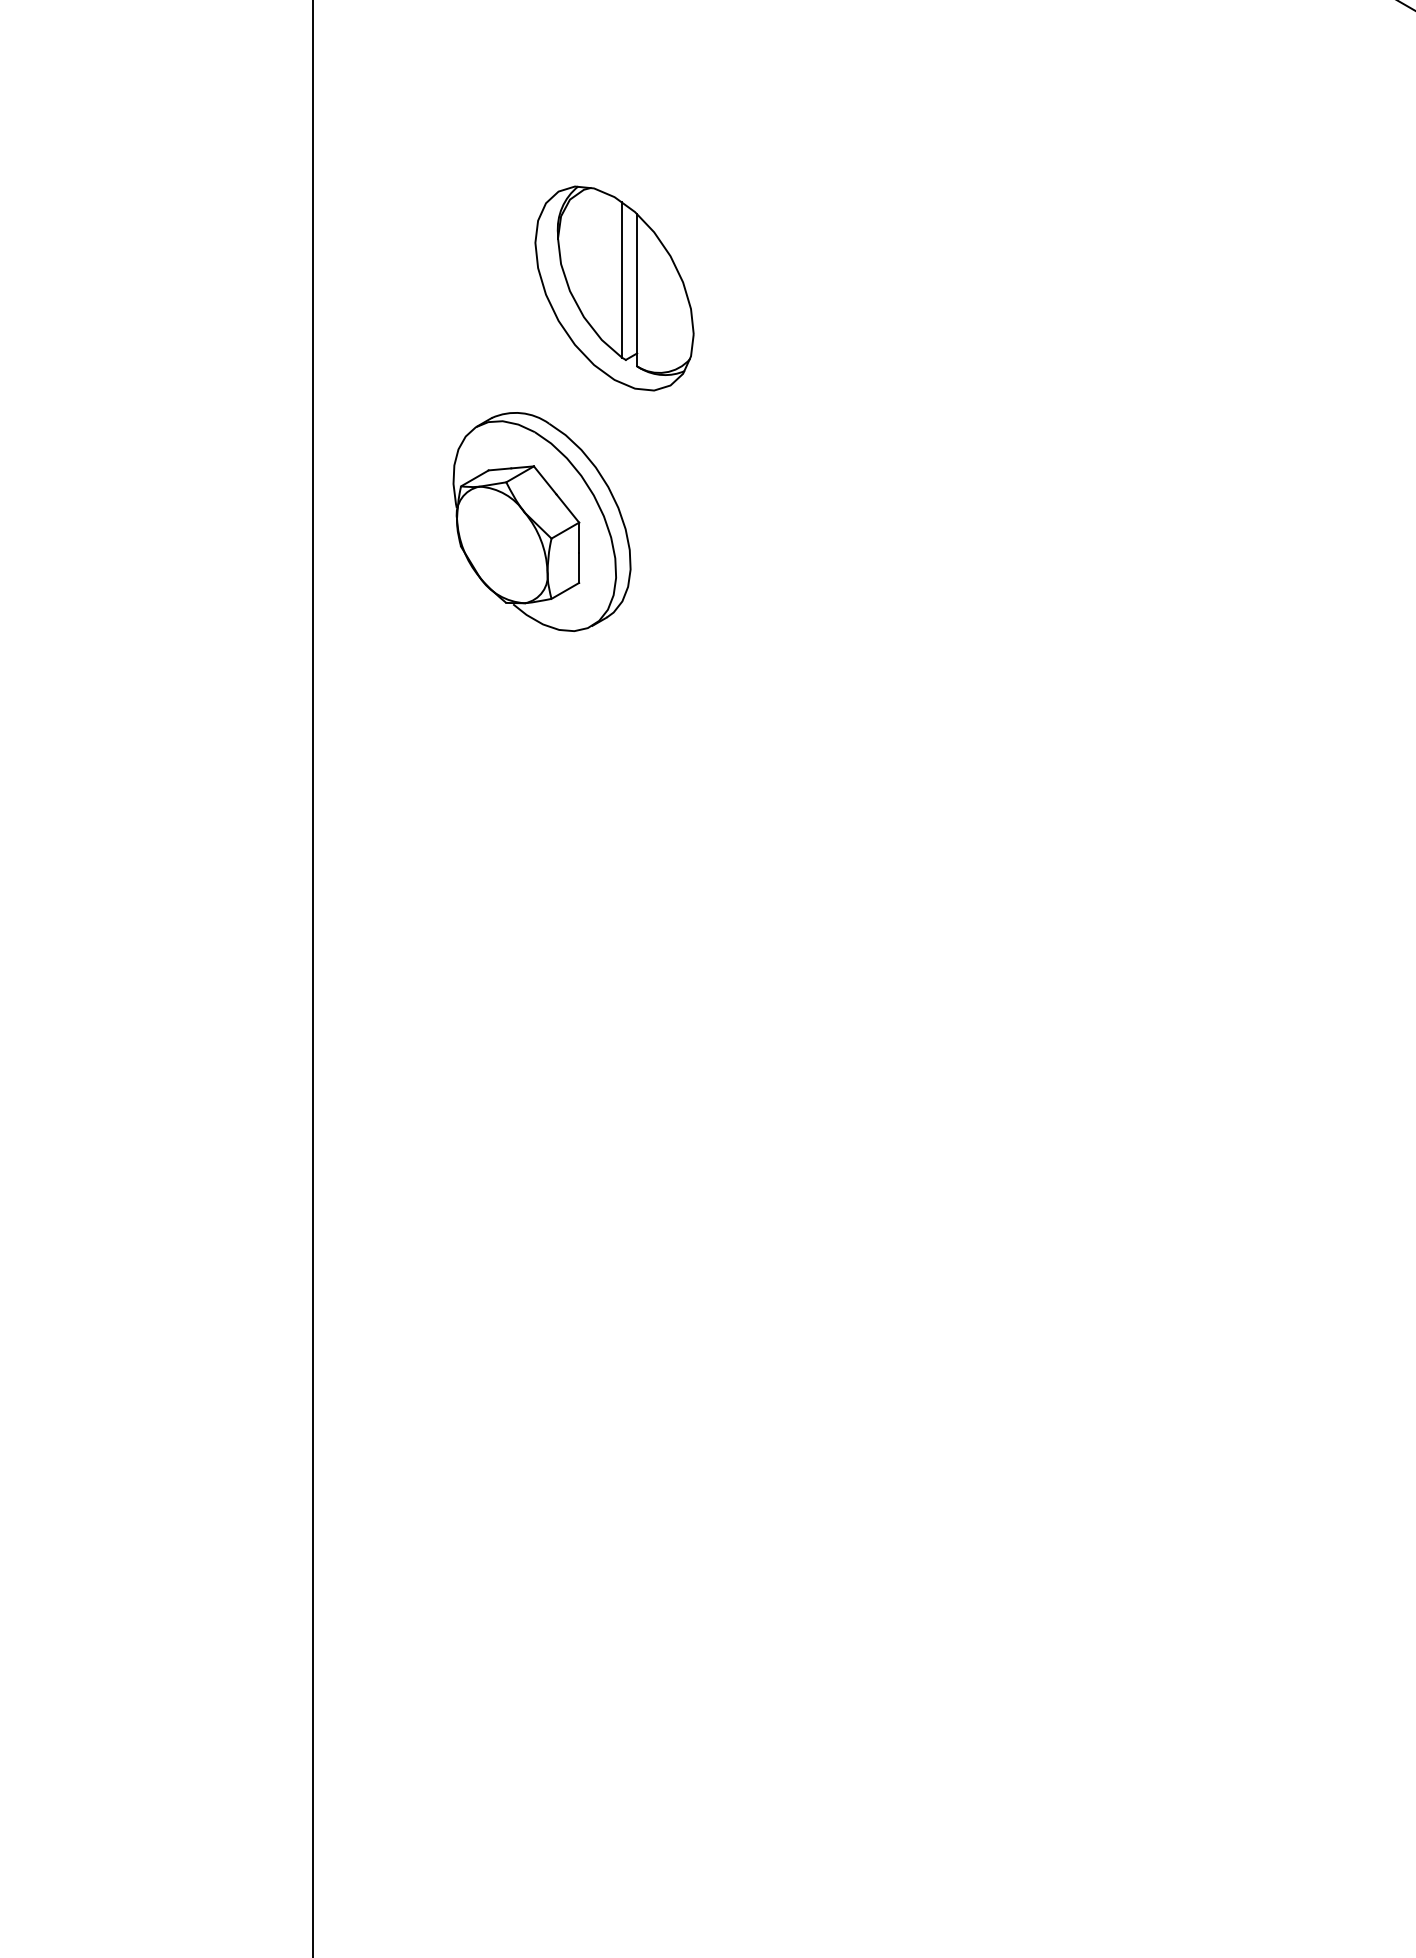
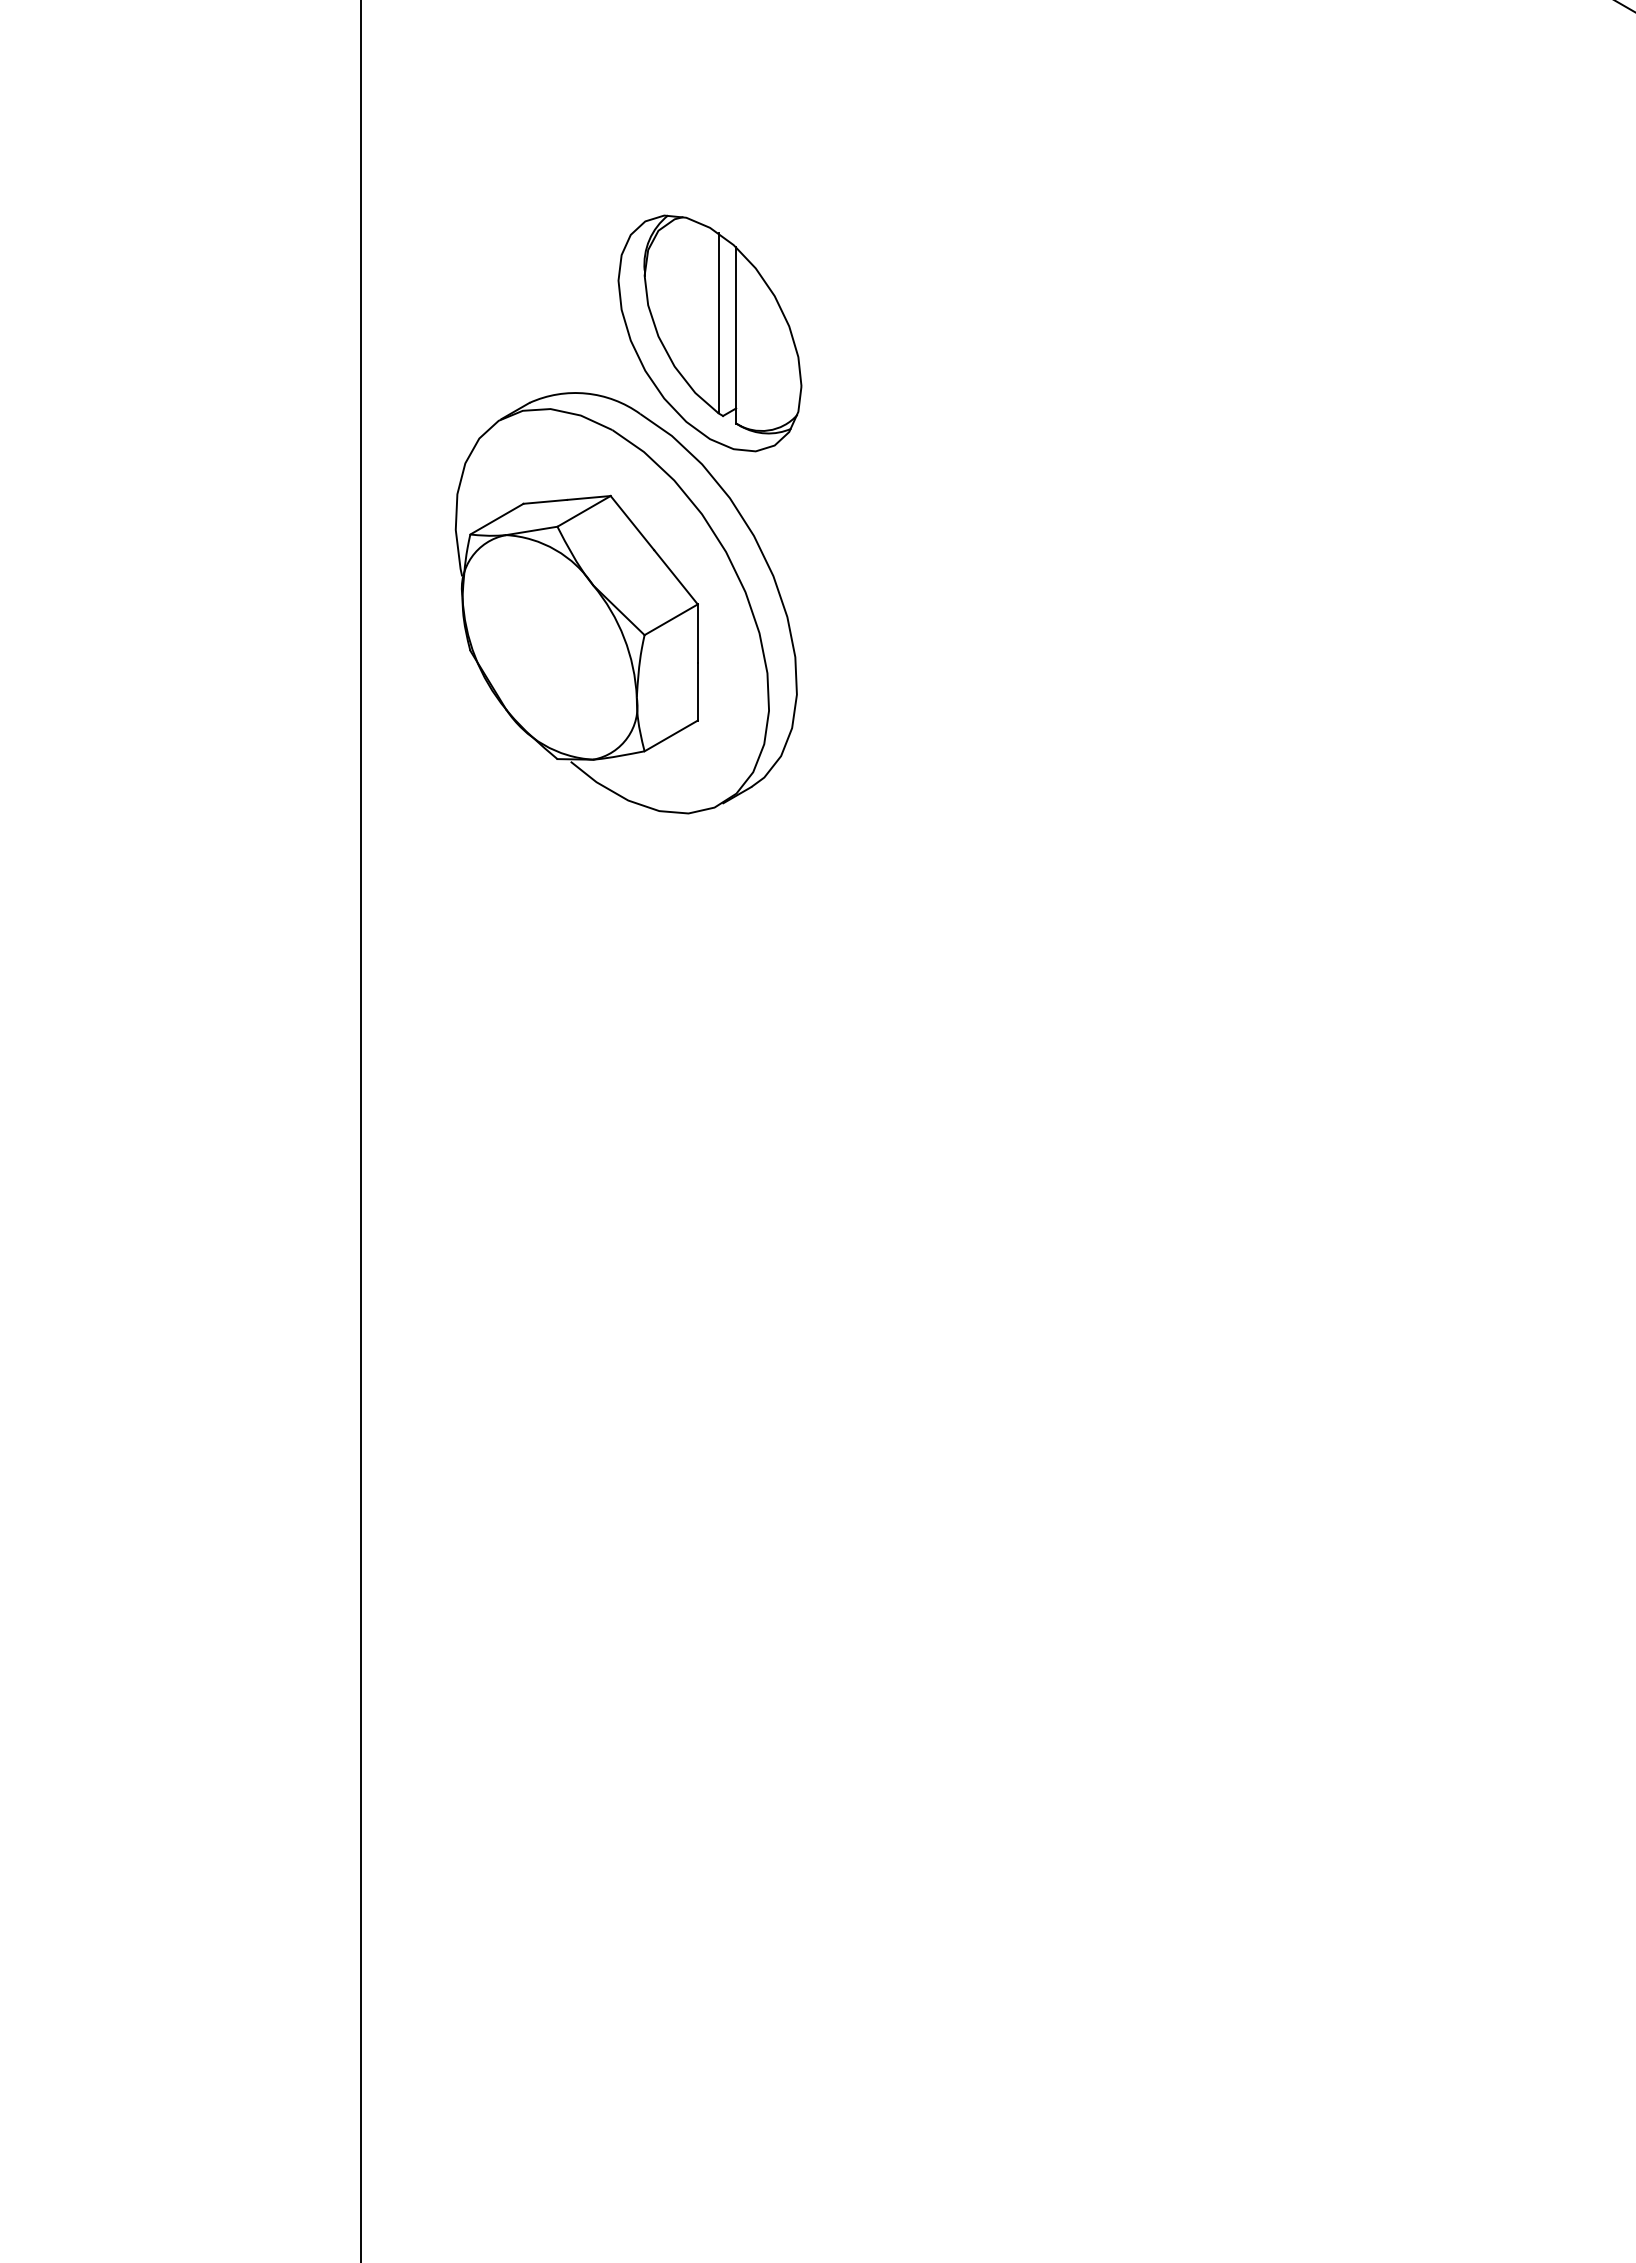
part: (541, 522) -> (625, 603), size x1.67

